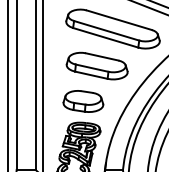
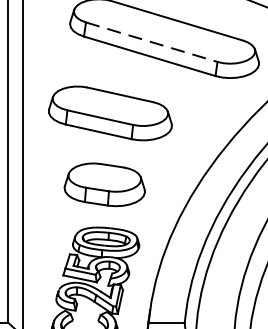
line: (107, 30) -> (153, 41), solid -> dashed
part: (96, 65) -> (109, 112), moved

